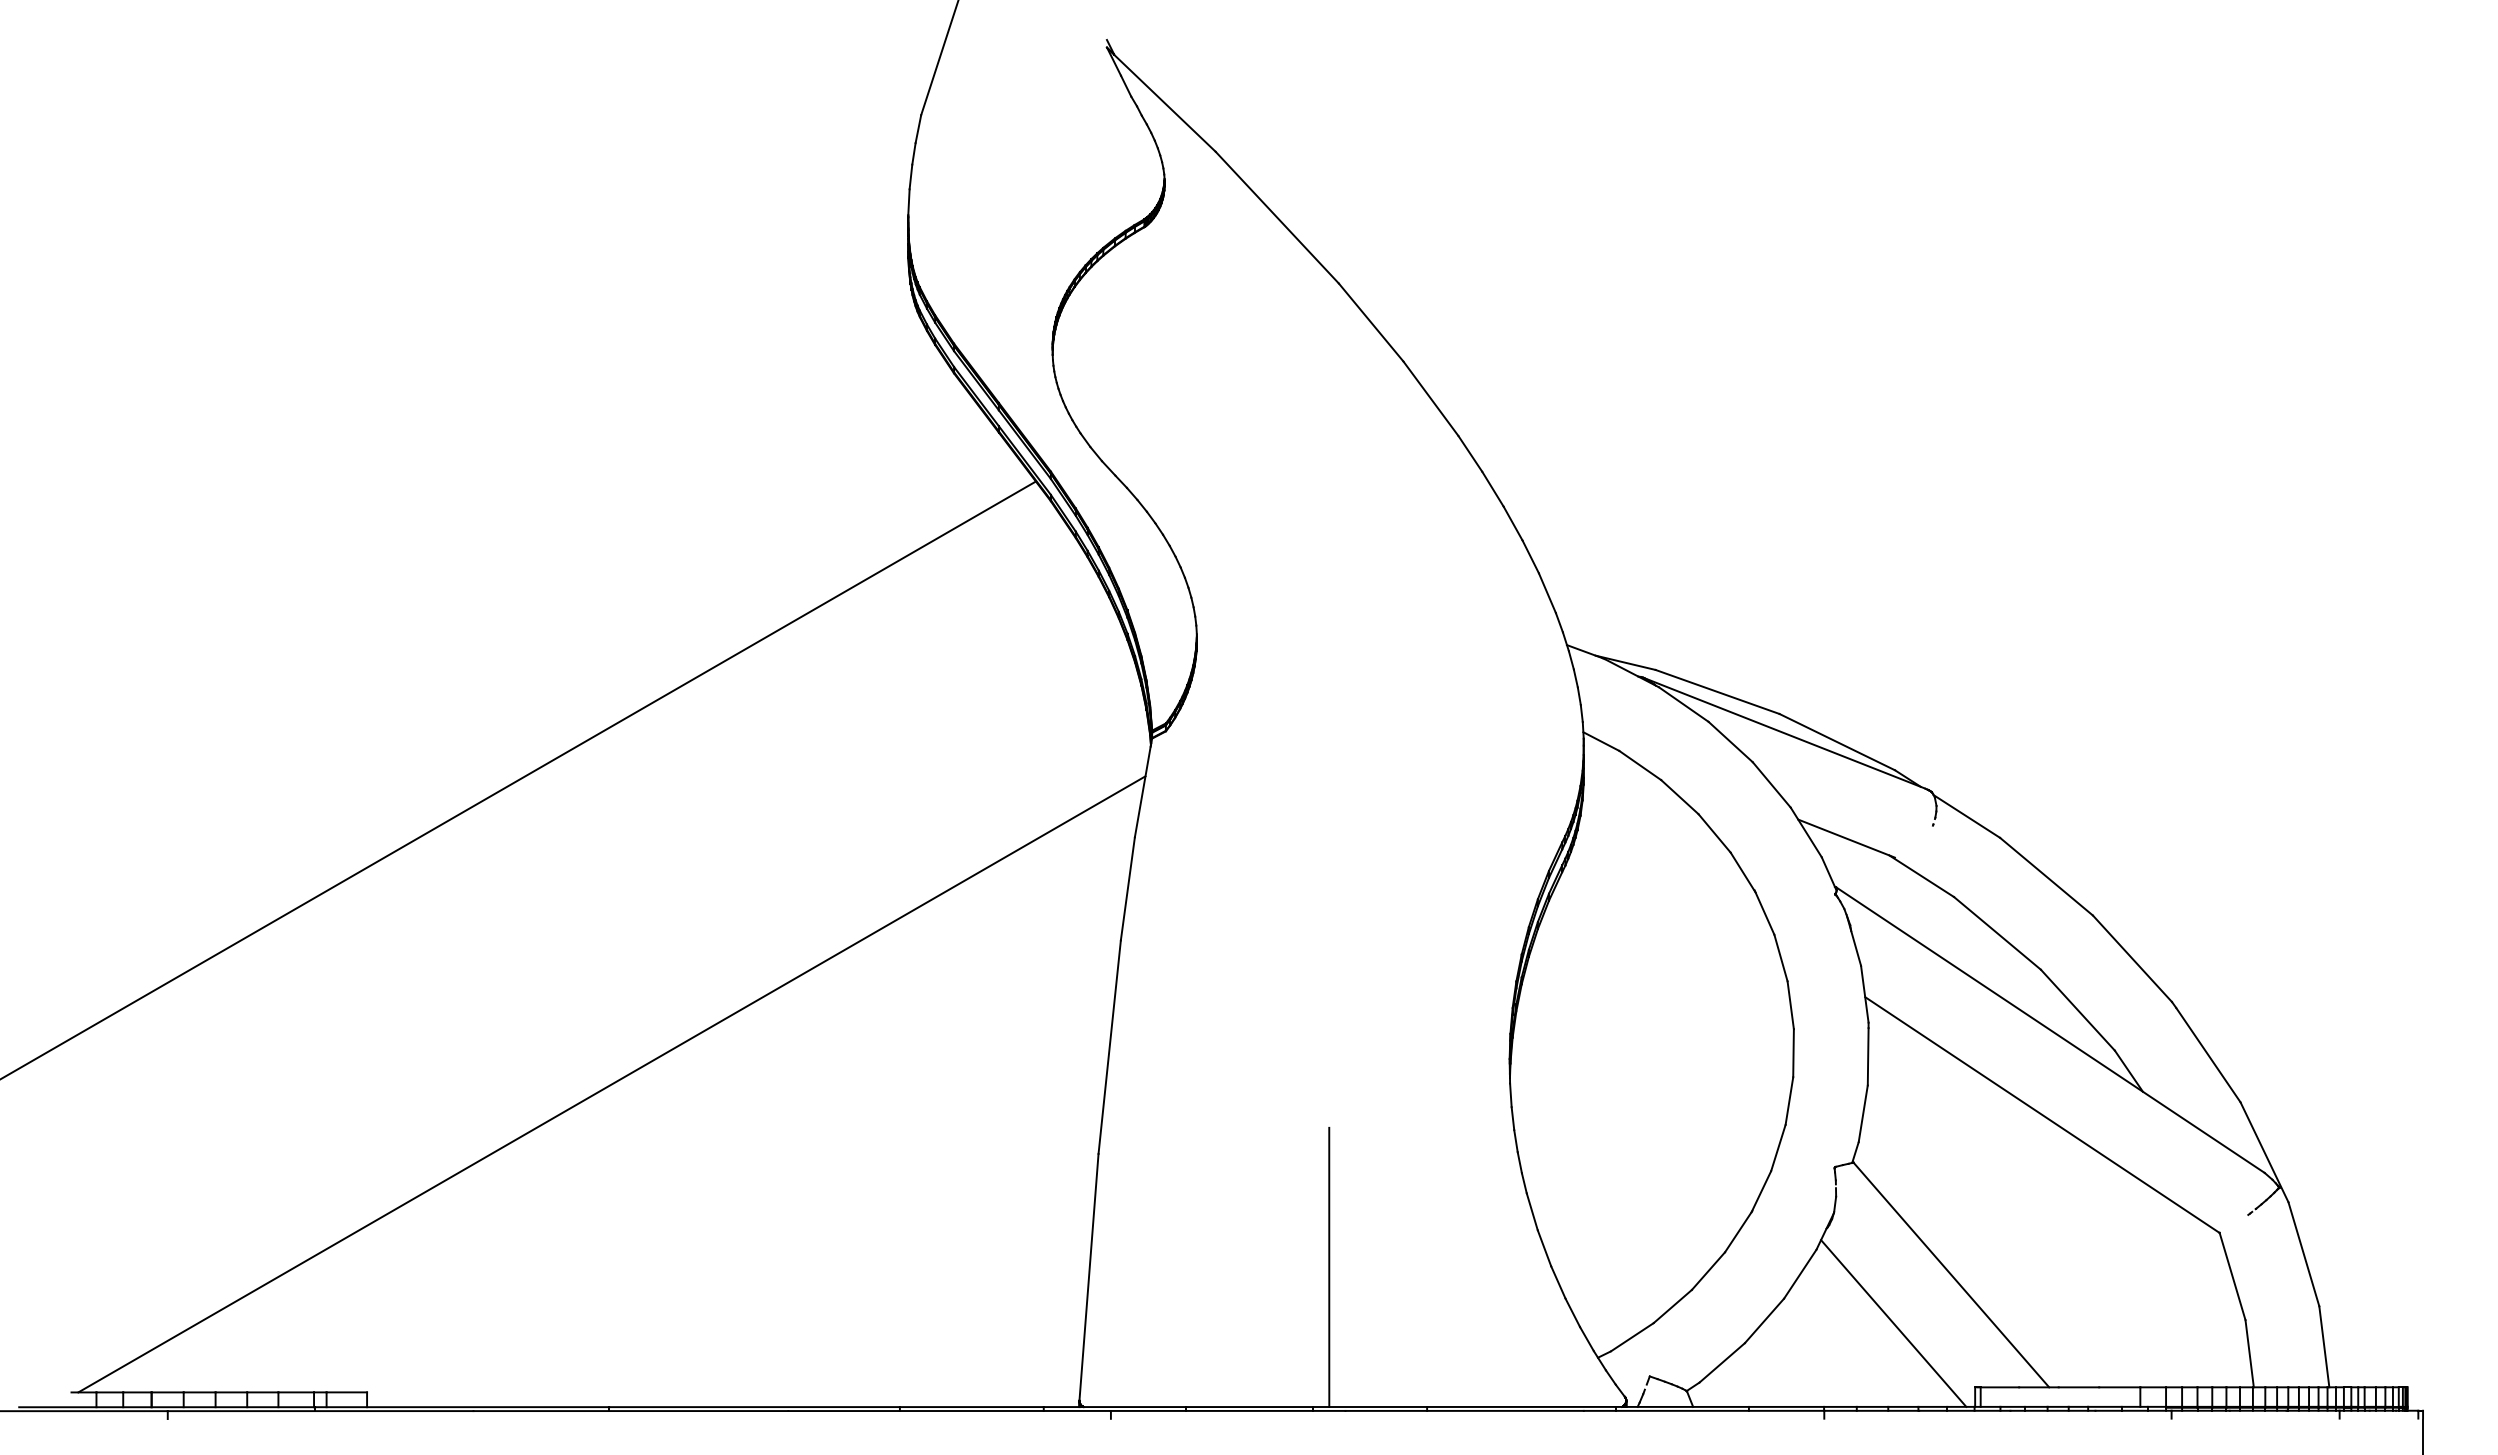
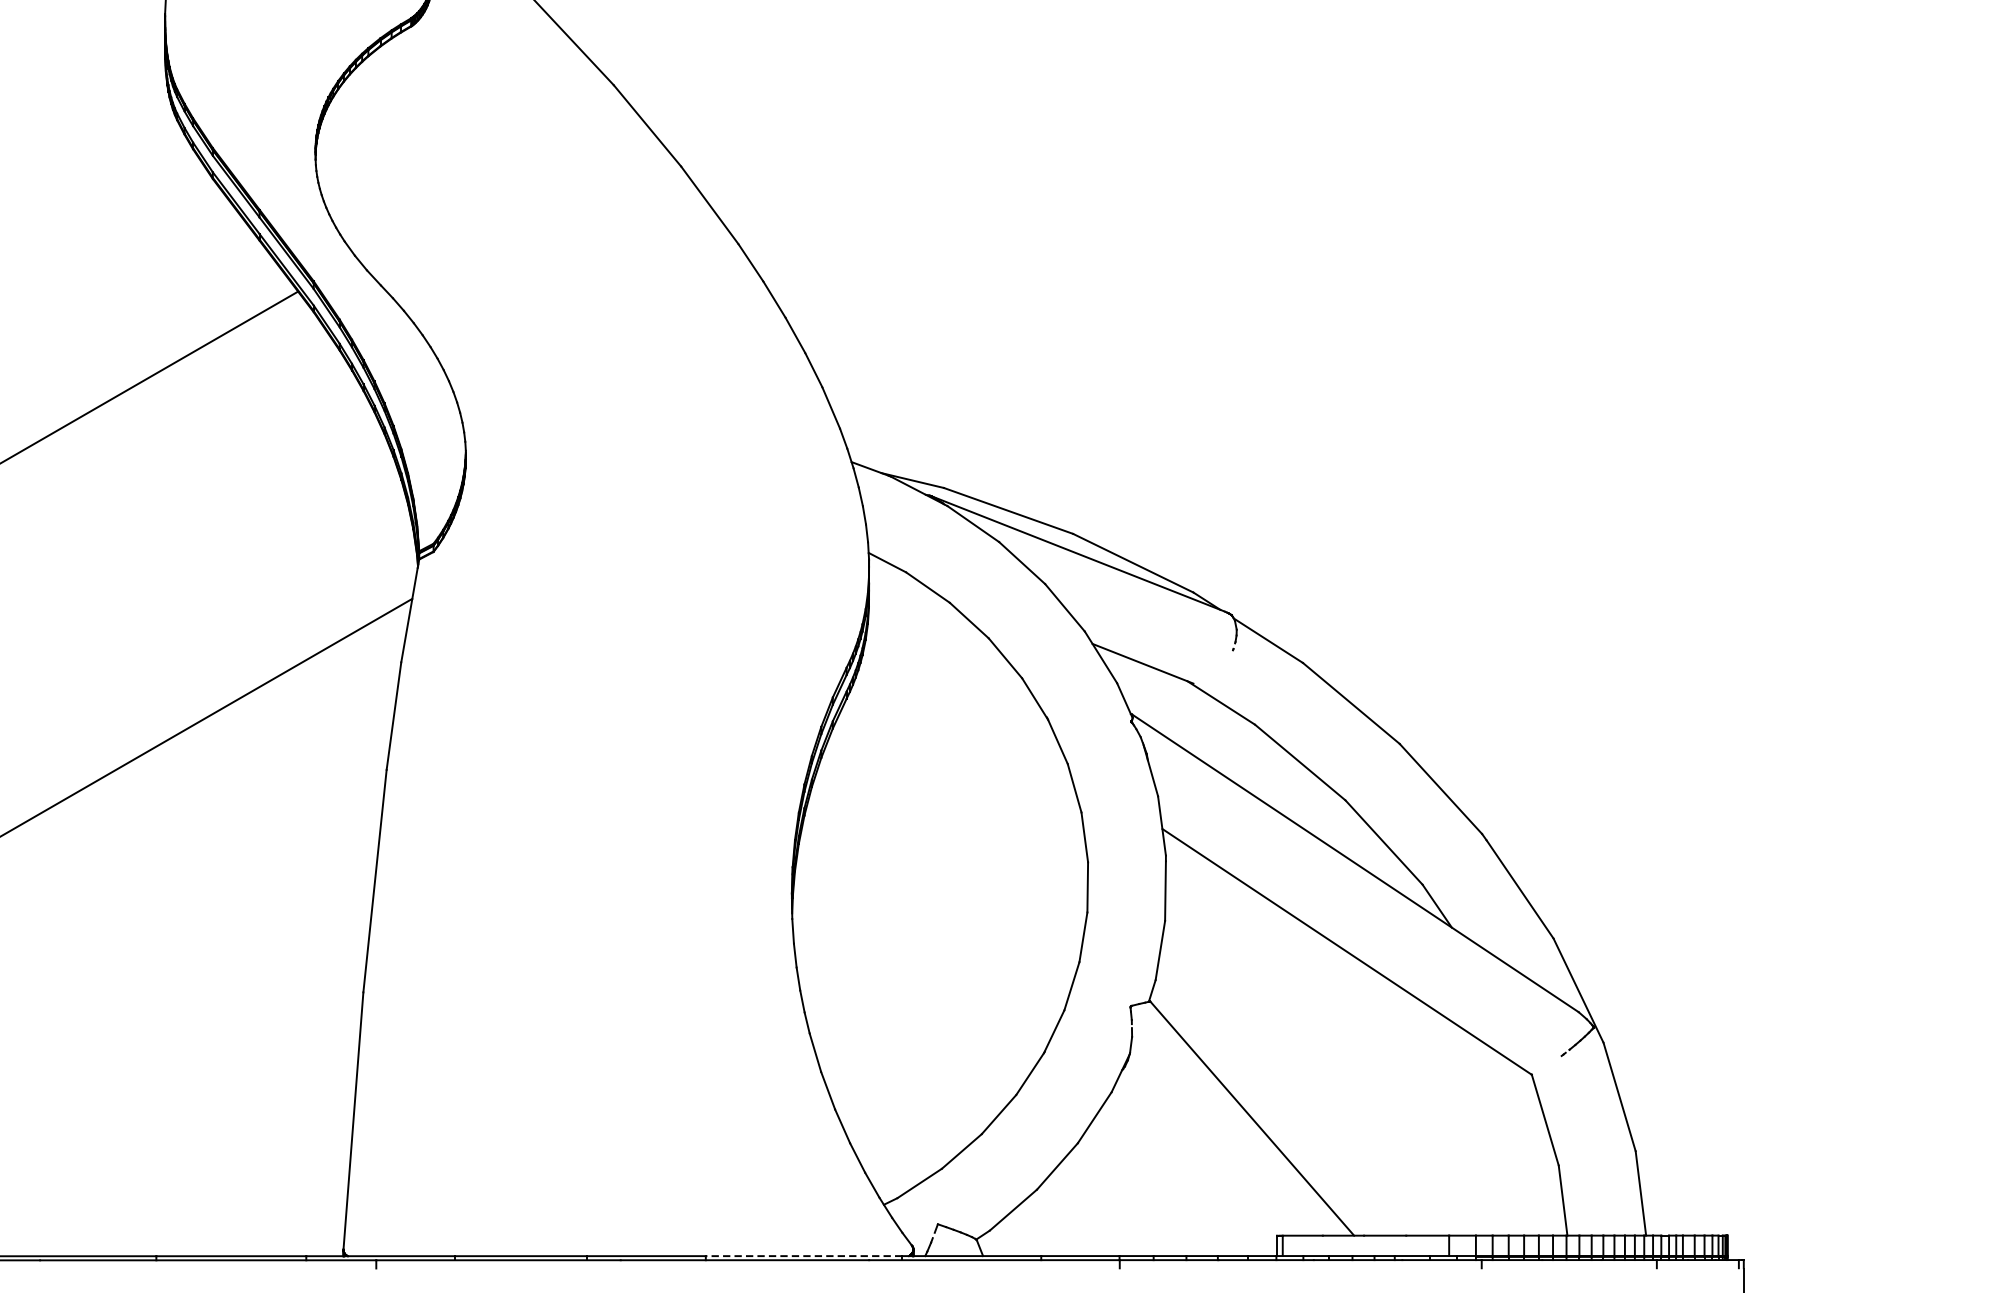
line: (1329, 1267) -> (604, 1110), removed
line: (1893, 1323) -> (1191, 1169), removed
line: (1520, 1406) -> (803, 1255), solid -> dashed

